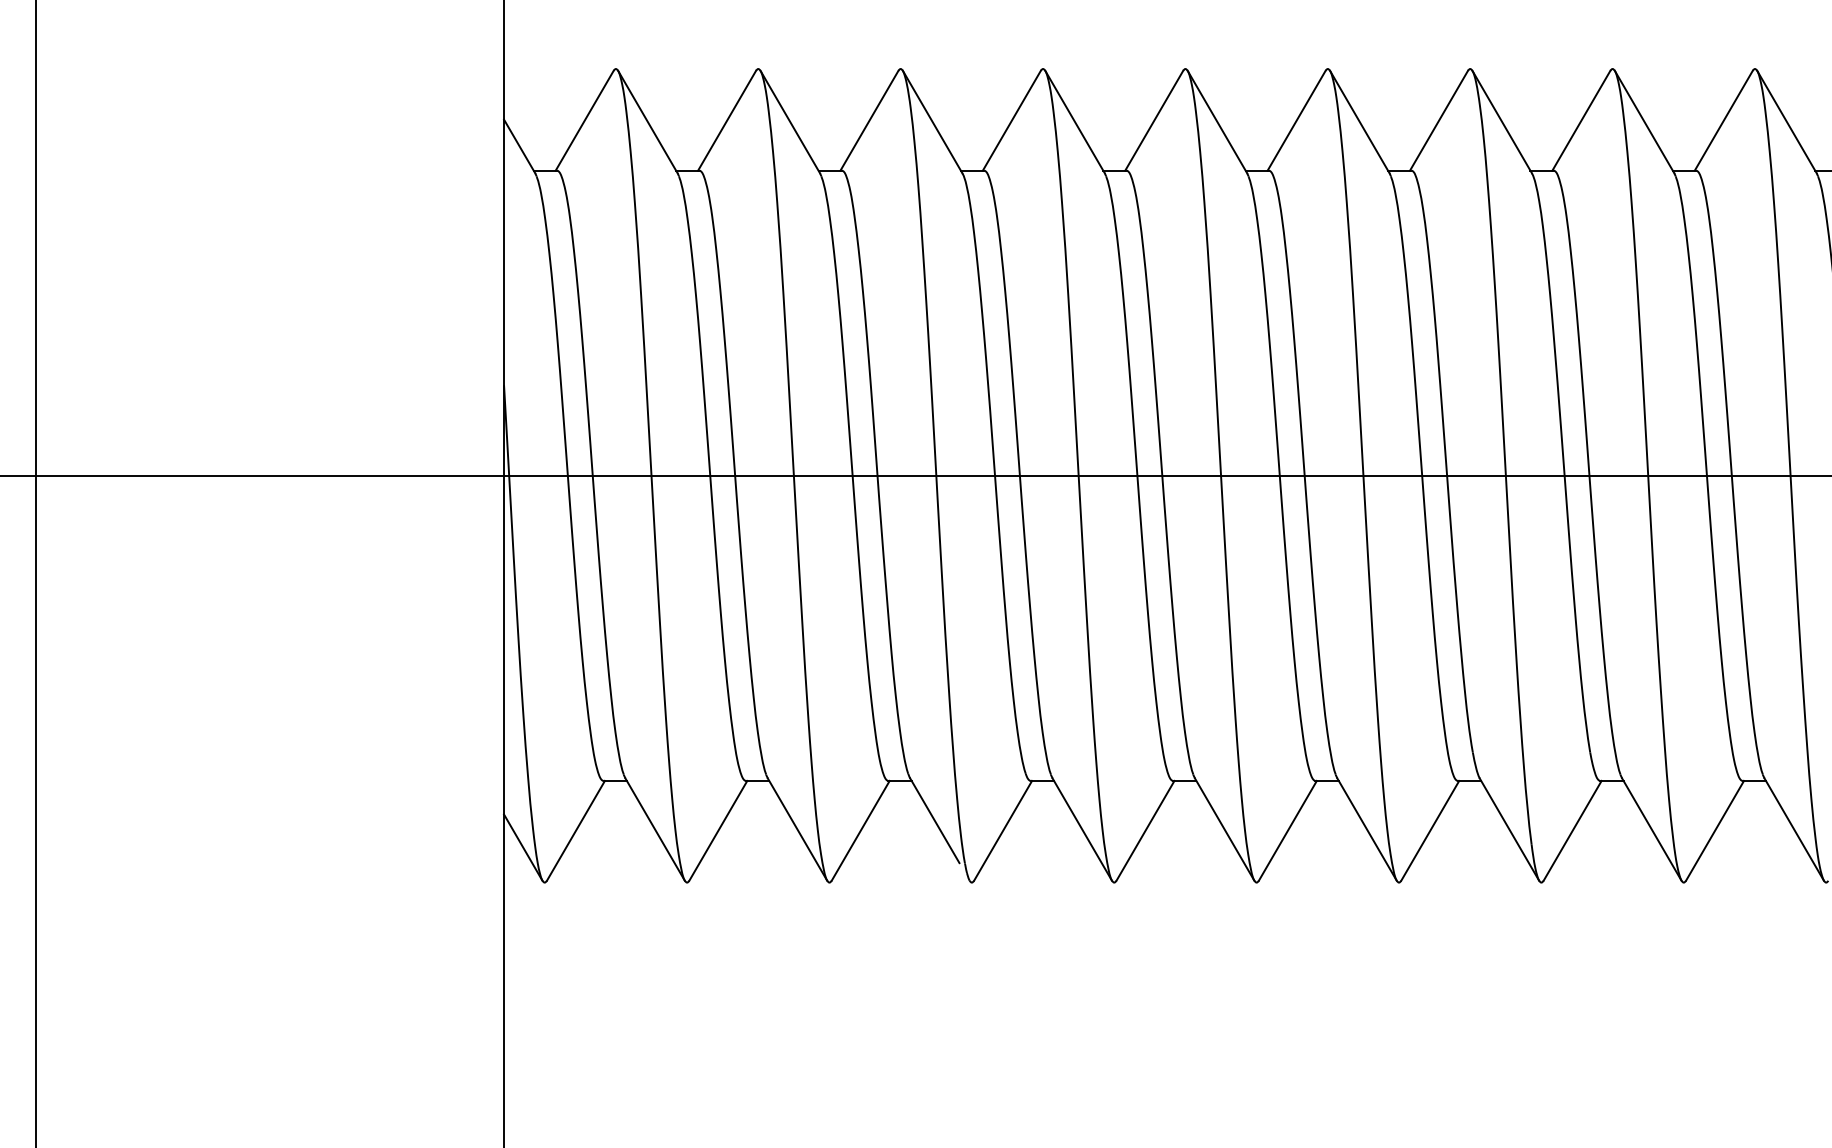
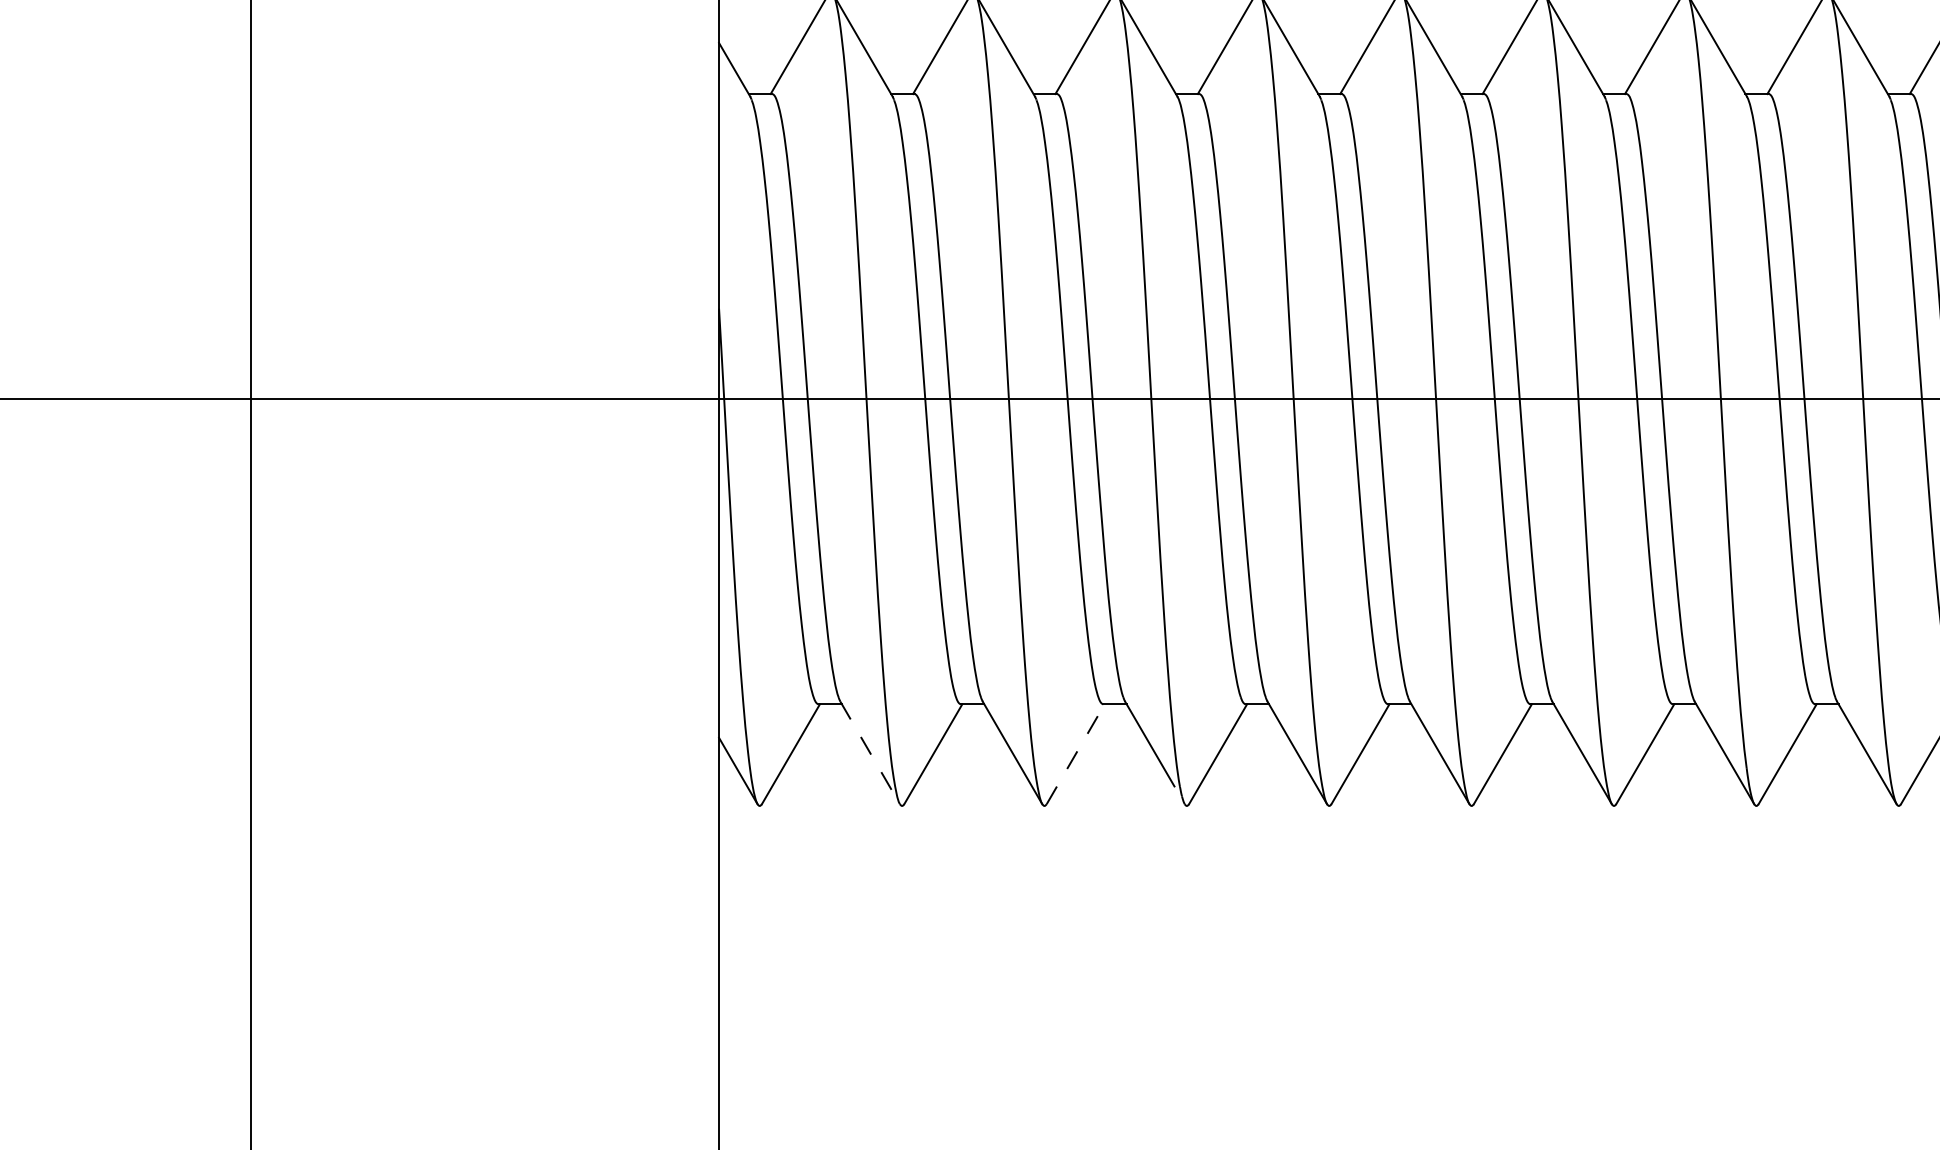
line: (655, 830) -> (870, 753), solid -> dashed
line: (860, 831) -> (1075, 754), solid -> dashed

